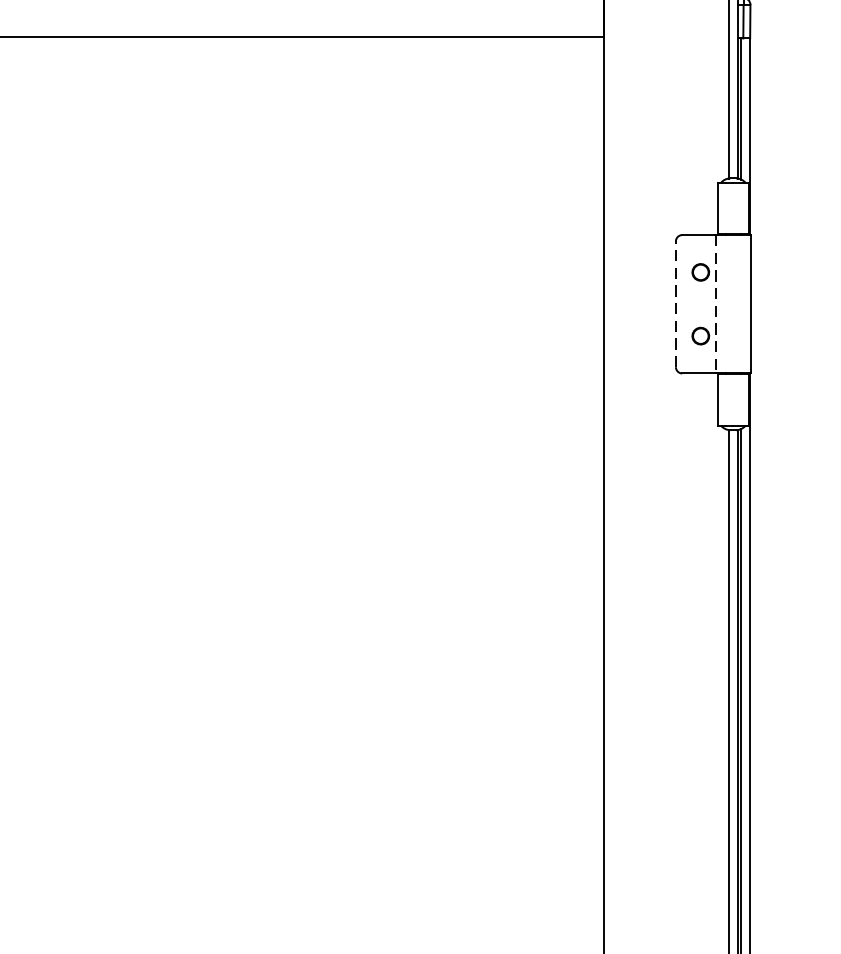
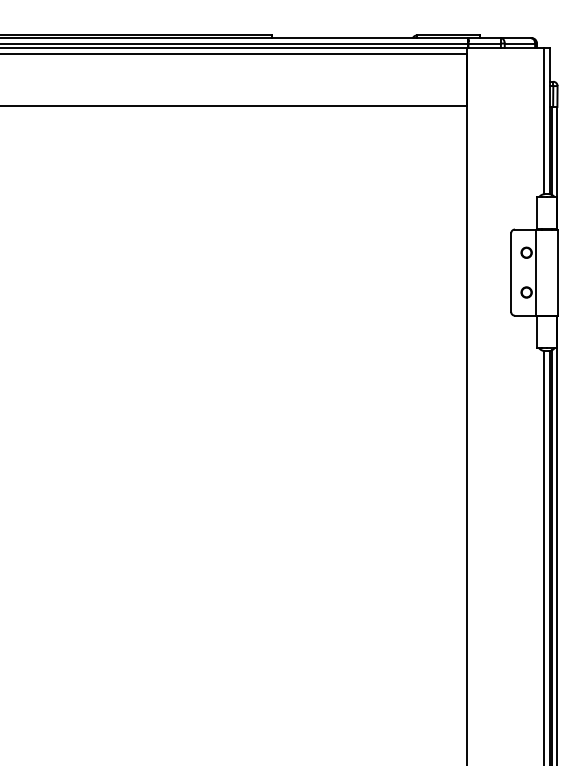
line: (676, 304) -> (511, 272), dashed -> solid
line: (716, 305) -> (536, 273), dashed -> solid

